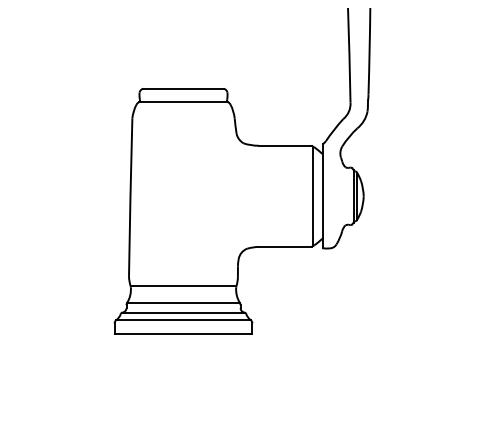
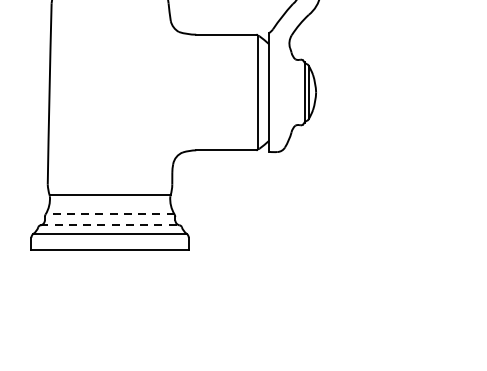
line: (183, 302) -> (110, 213), solid -> dashed
line: (183, 312) -> (110, 225), solid -> dashed

